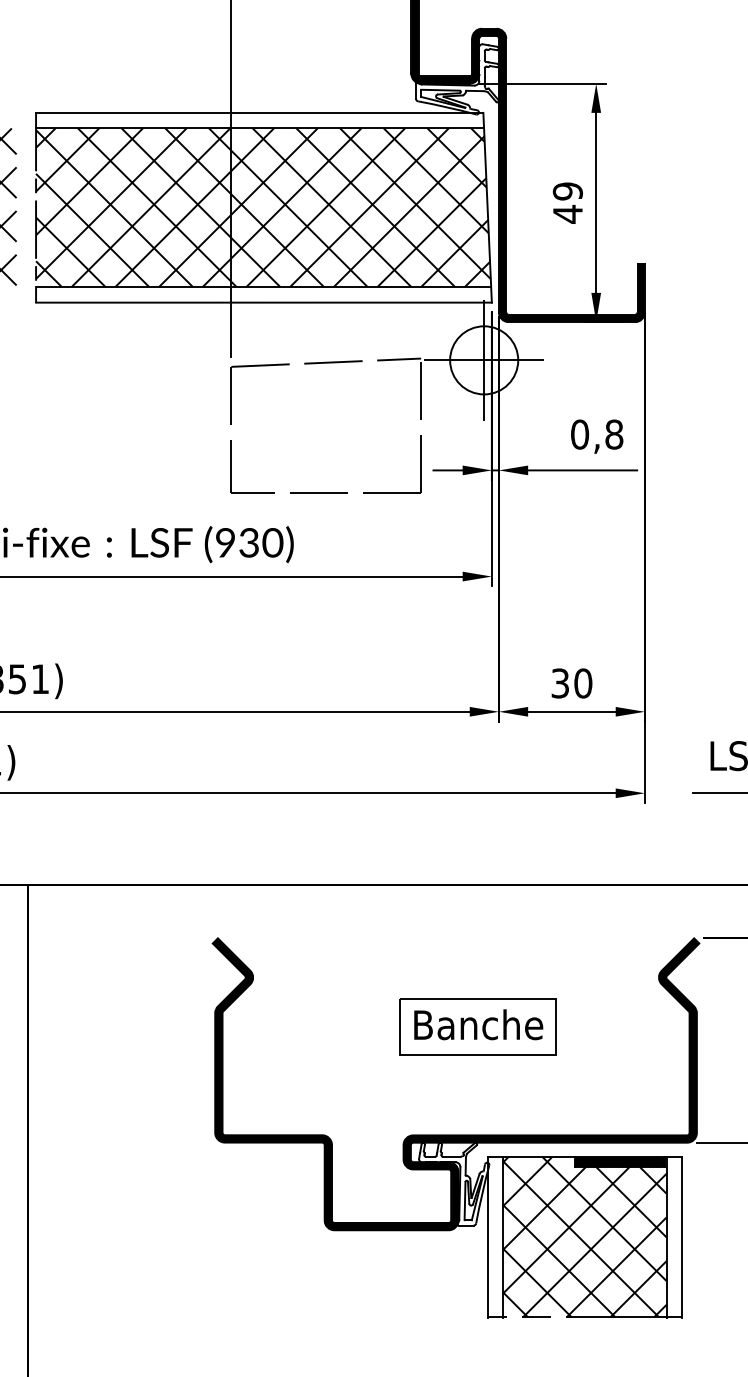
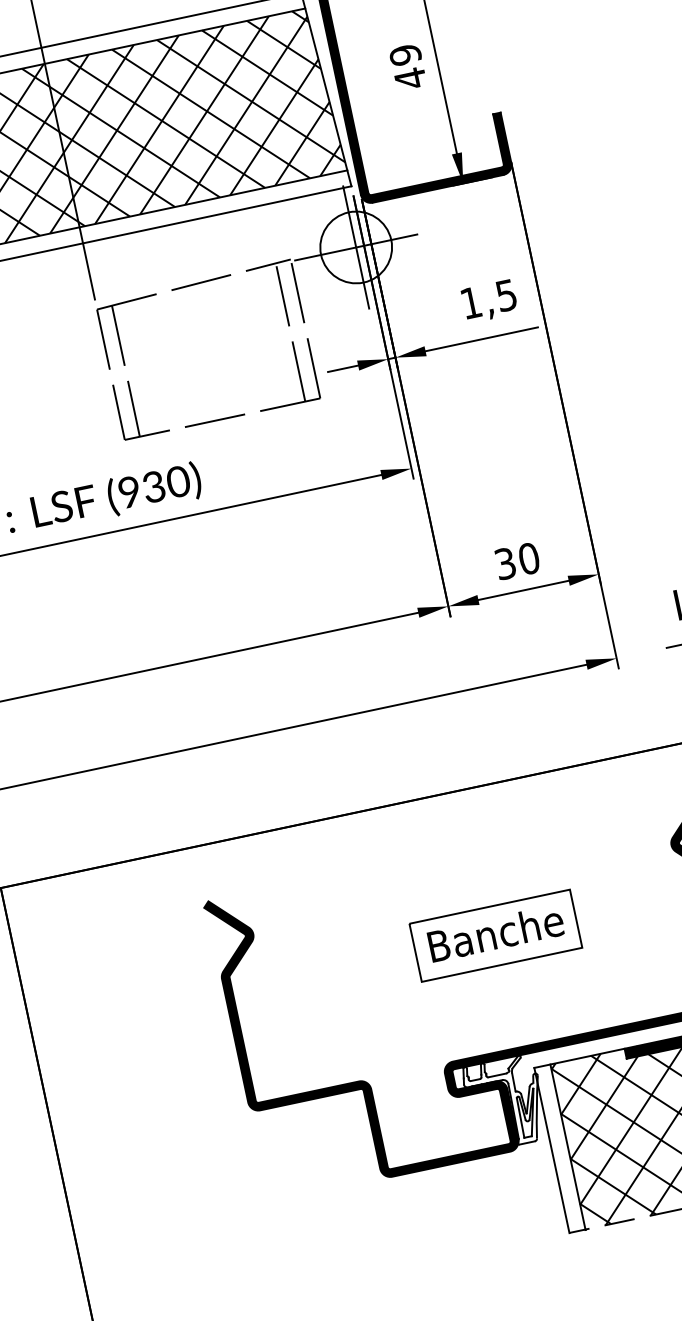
line: (406, 426) -> (290, 332), added
line: (245, 429) -> (125, 371), added
text: (597, 434) -> (489, 299), 0,8 -> 1,5

